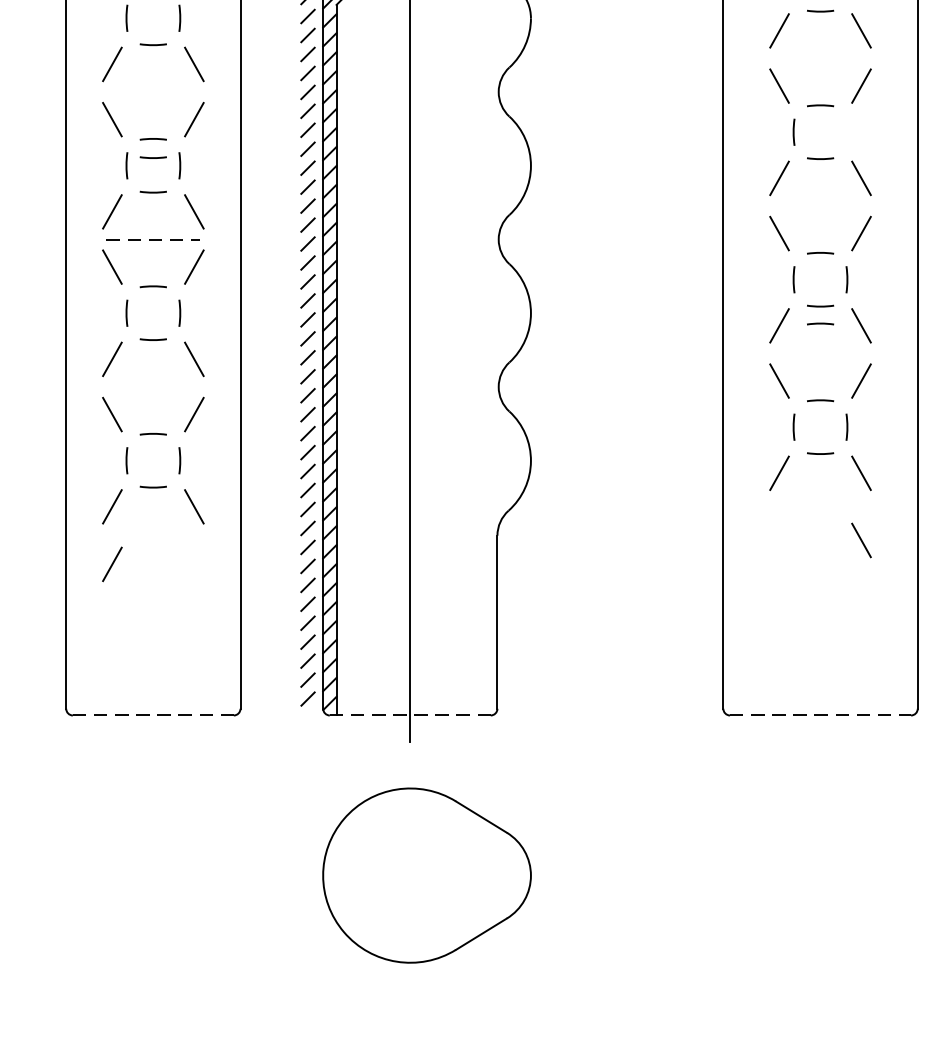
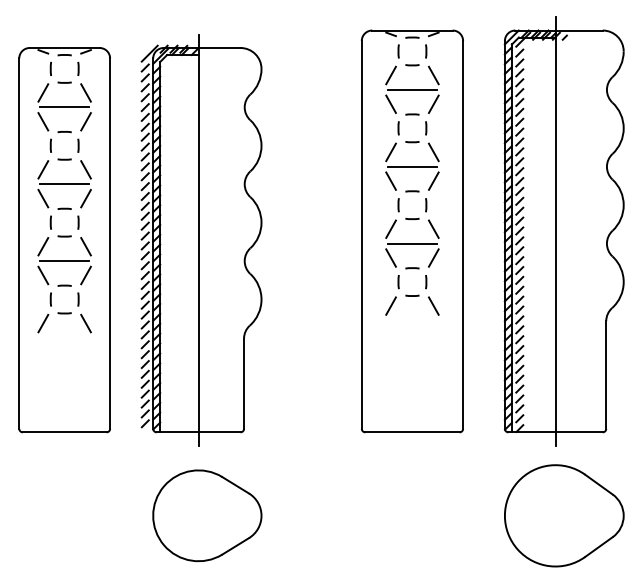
line: (820, 57) -> (412, 89), added
line: (152, 92) -> (64, 107), added
line: (847, 132) -> (426, 128), added
line: (152, 157) -> (64, 141), removed
line: (820, 205) -> (412, 166), added
line: (154, 239) -> (65, 184), dashed -> solid
line: (820, 324) -> (412, 228), removed
line: (820, 353) -> (412, 243), added
line: (152, 387) -> (64, 261), added
line: (860, 539) -> (433, 340), removed
line: (112, 564) -> (43, 353), removed
line: (152, 715) -> (64, 432), dashed -> solid
line: (410, 715) -> (198, 432), dashed -> solid
line: (820, 715) -> (412, 432), dashed -> solid

